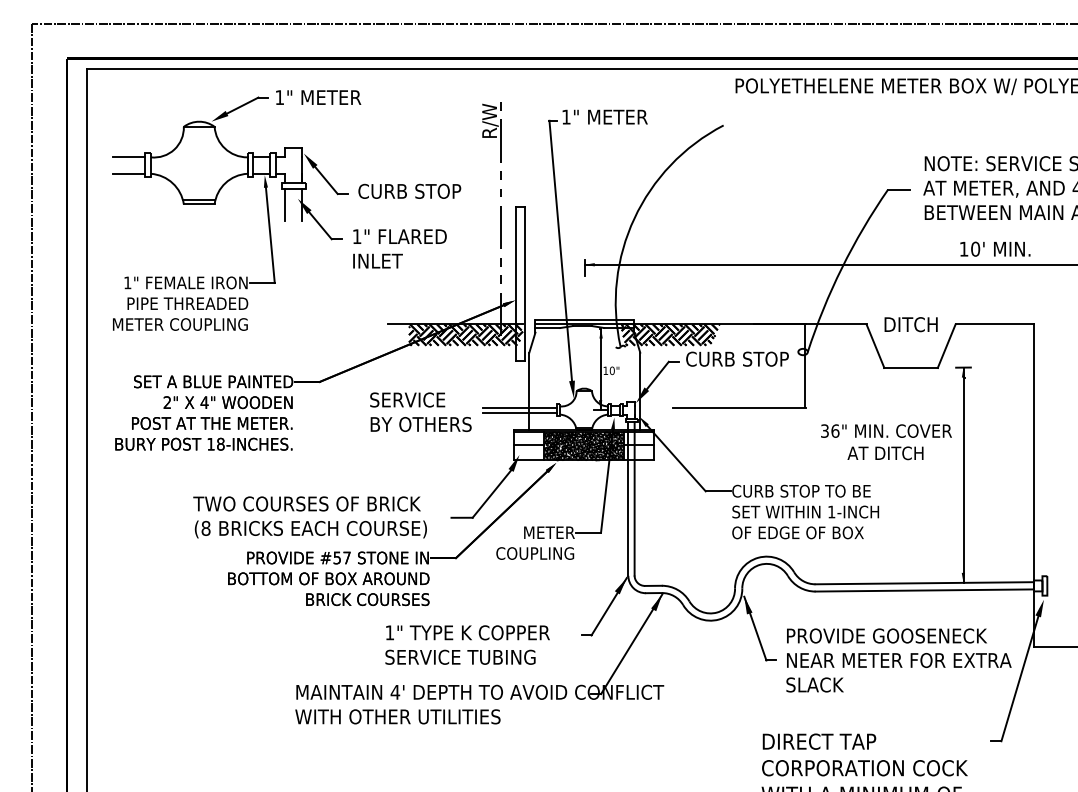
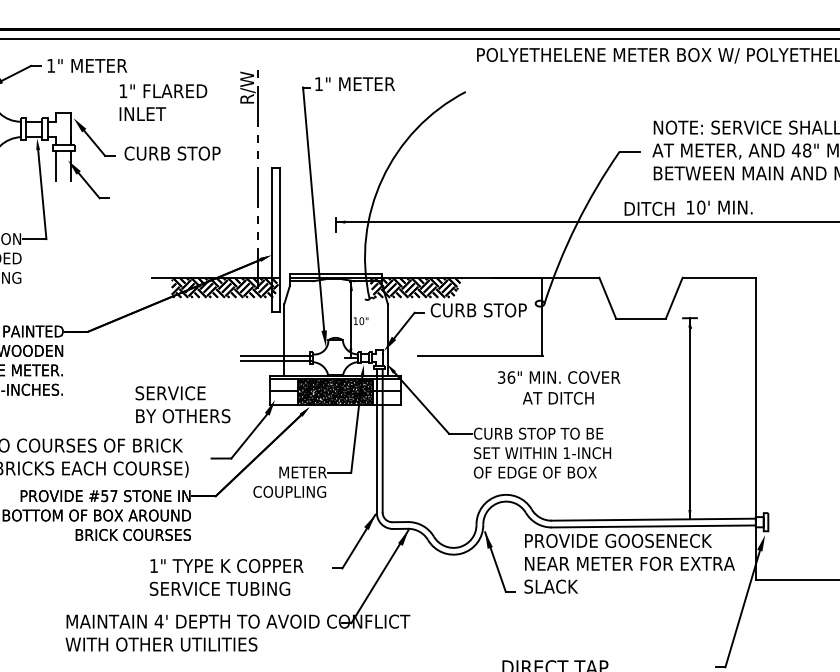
text: (399, 248) -> (162, 102), moved
text: (910, 324) -> (648, 208), moved
text: (420, 411) -> (182, 404), moved
text: (886, 442) -> (559, 388), moved
text: (898, 660) -> (629, 563), moved

